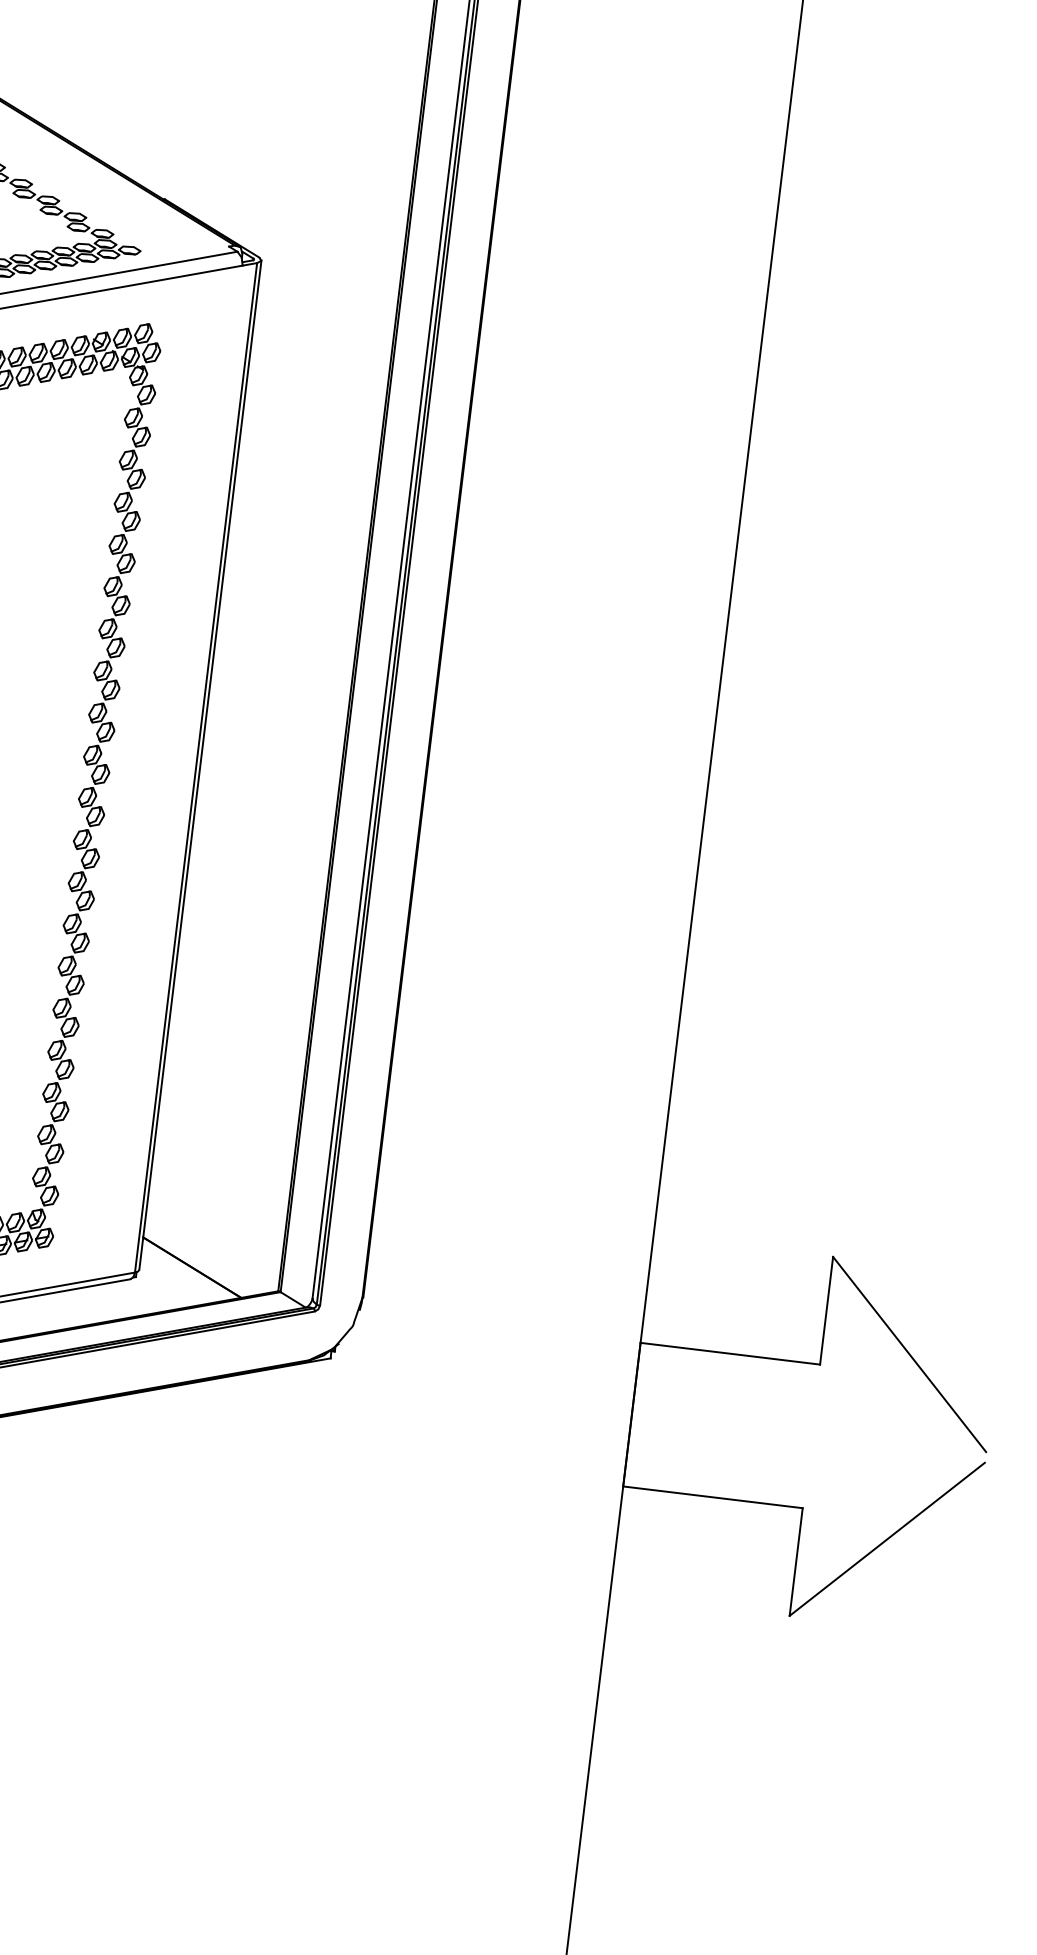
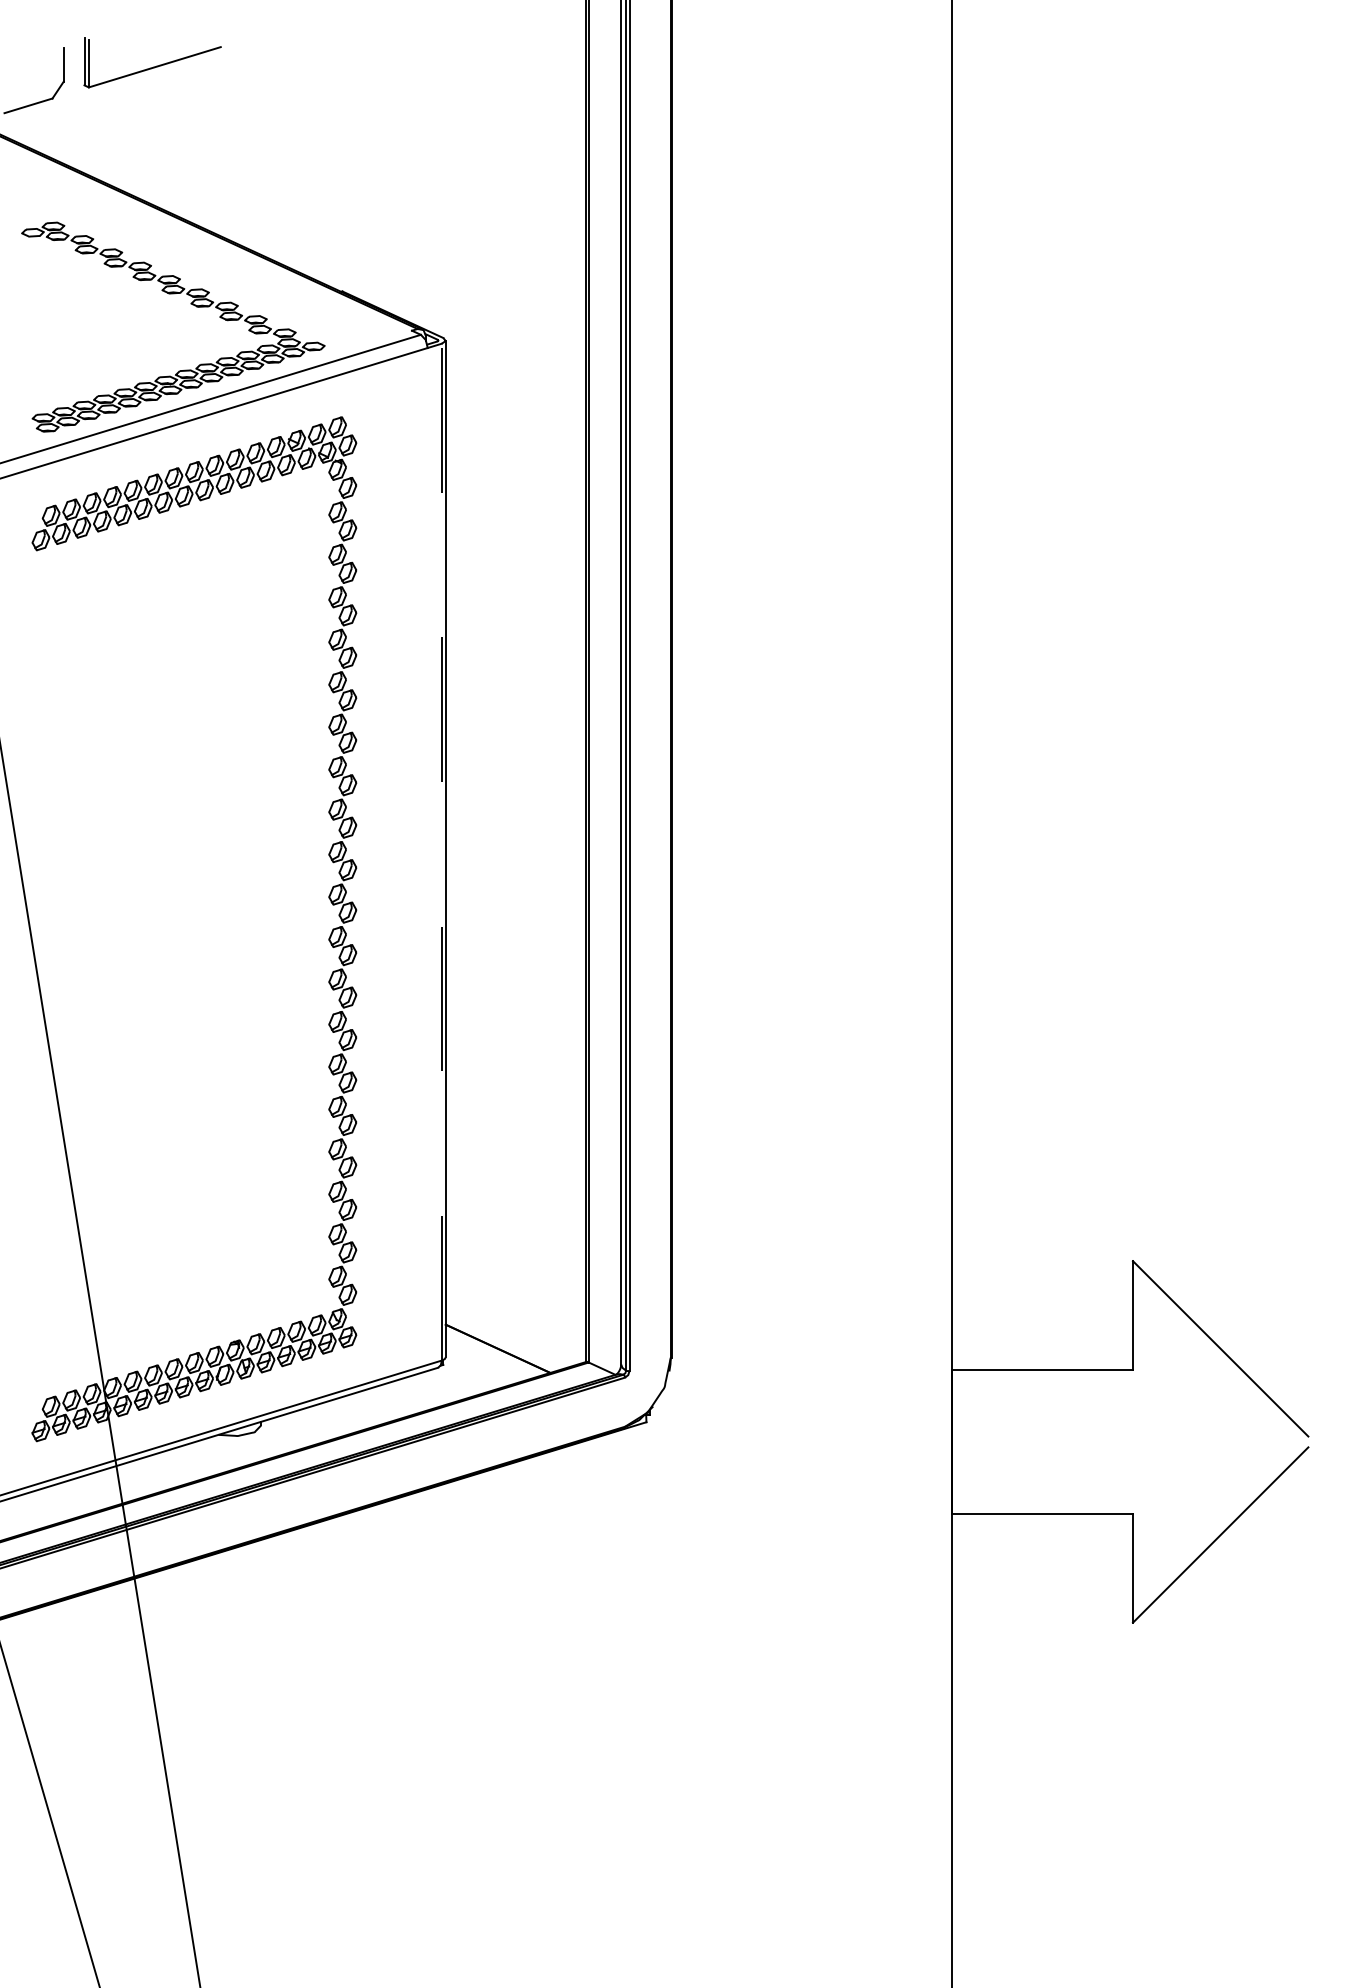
line: (195, 767) -> (441, 851), solid -> dashed

